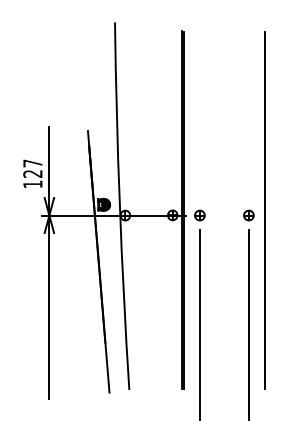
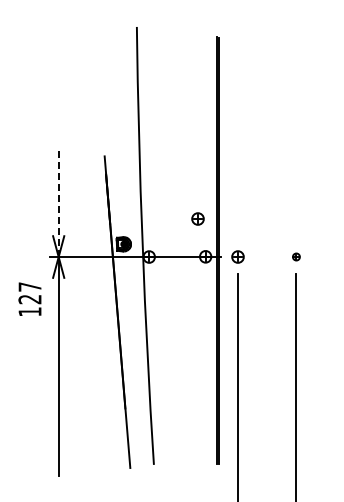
line: (49, 171) -> (58, 204), solid -> dashed
text: (32, 173) -> (29, 298), moved
part: (165, 183) -> (197, 218), added
line: (264, 210) -> (314, 251), removed
part: (249, 215) -> (296, 256), size x0.6

